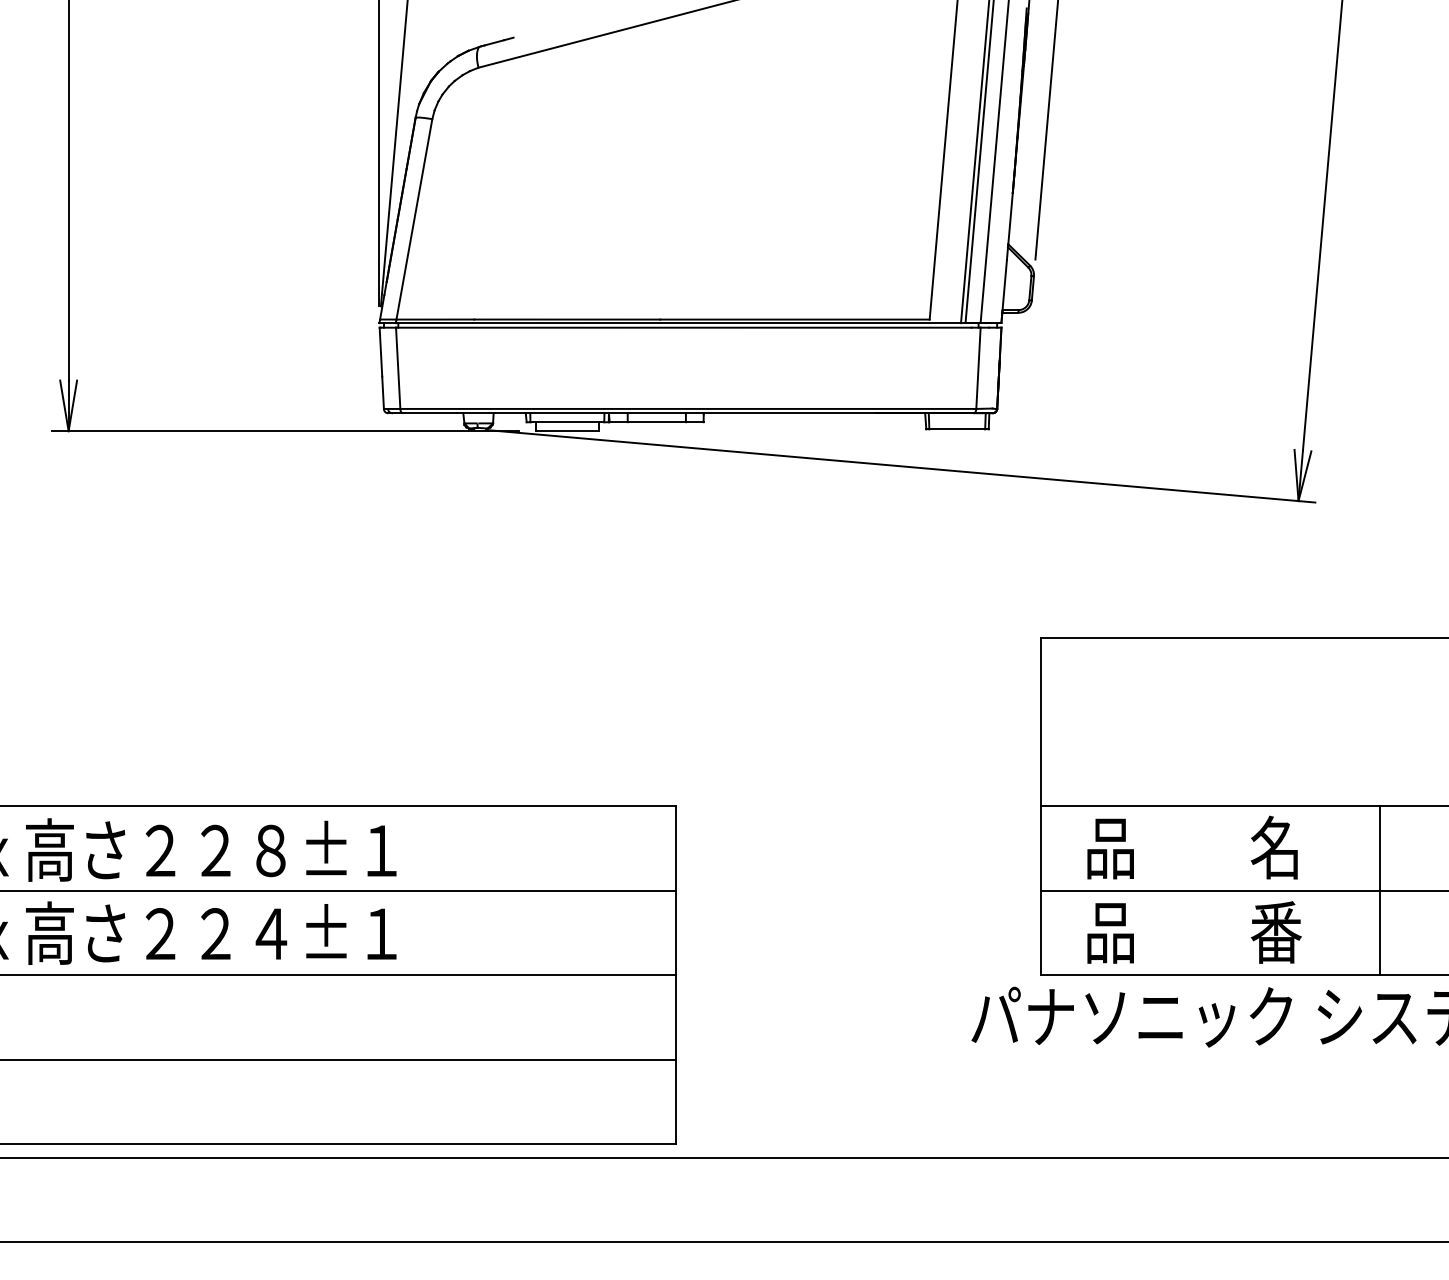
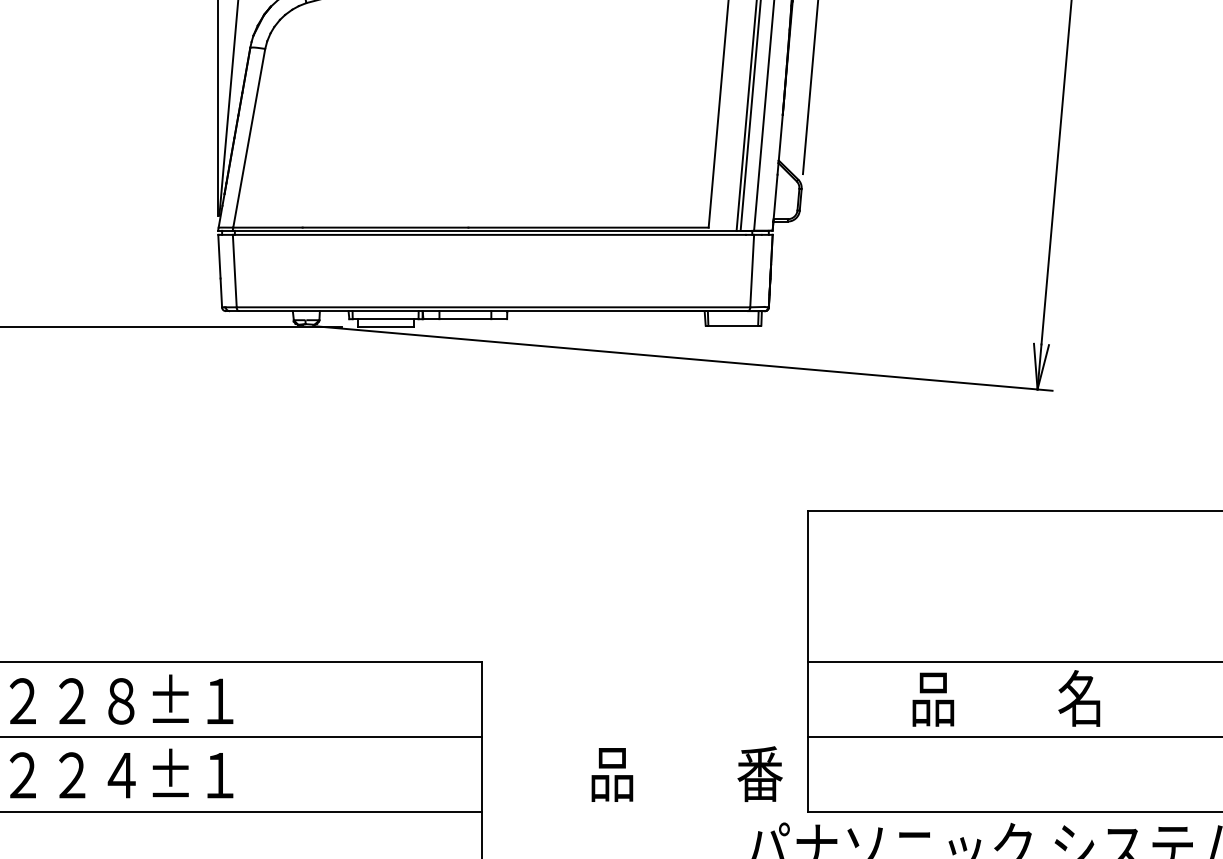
text: (1192, 847) -> (1006, 698), moved
line: (1380, 890) -> (1110, 736), removed
text: (1194, 932) -> (687, 774), moved

